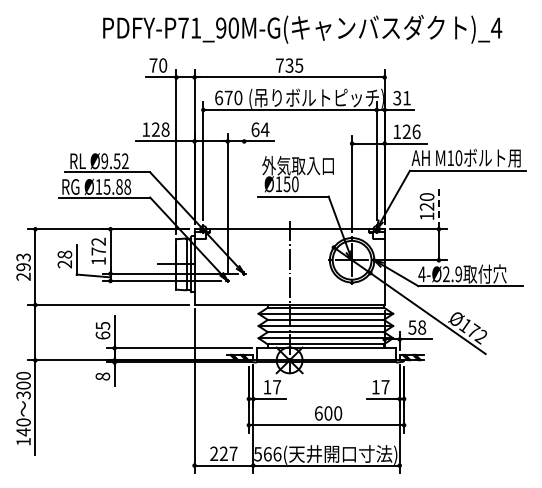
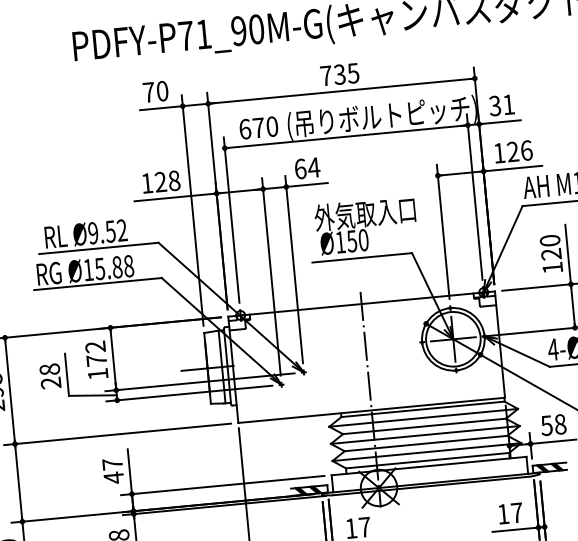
line: (244, 200) -> (294, 269), added
line: (438, 207) -> (567, 253), dashed -> solid
text: (102, 330) -> (112, 470), 65 -> 47

